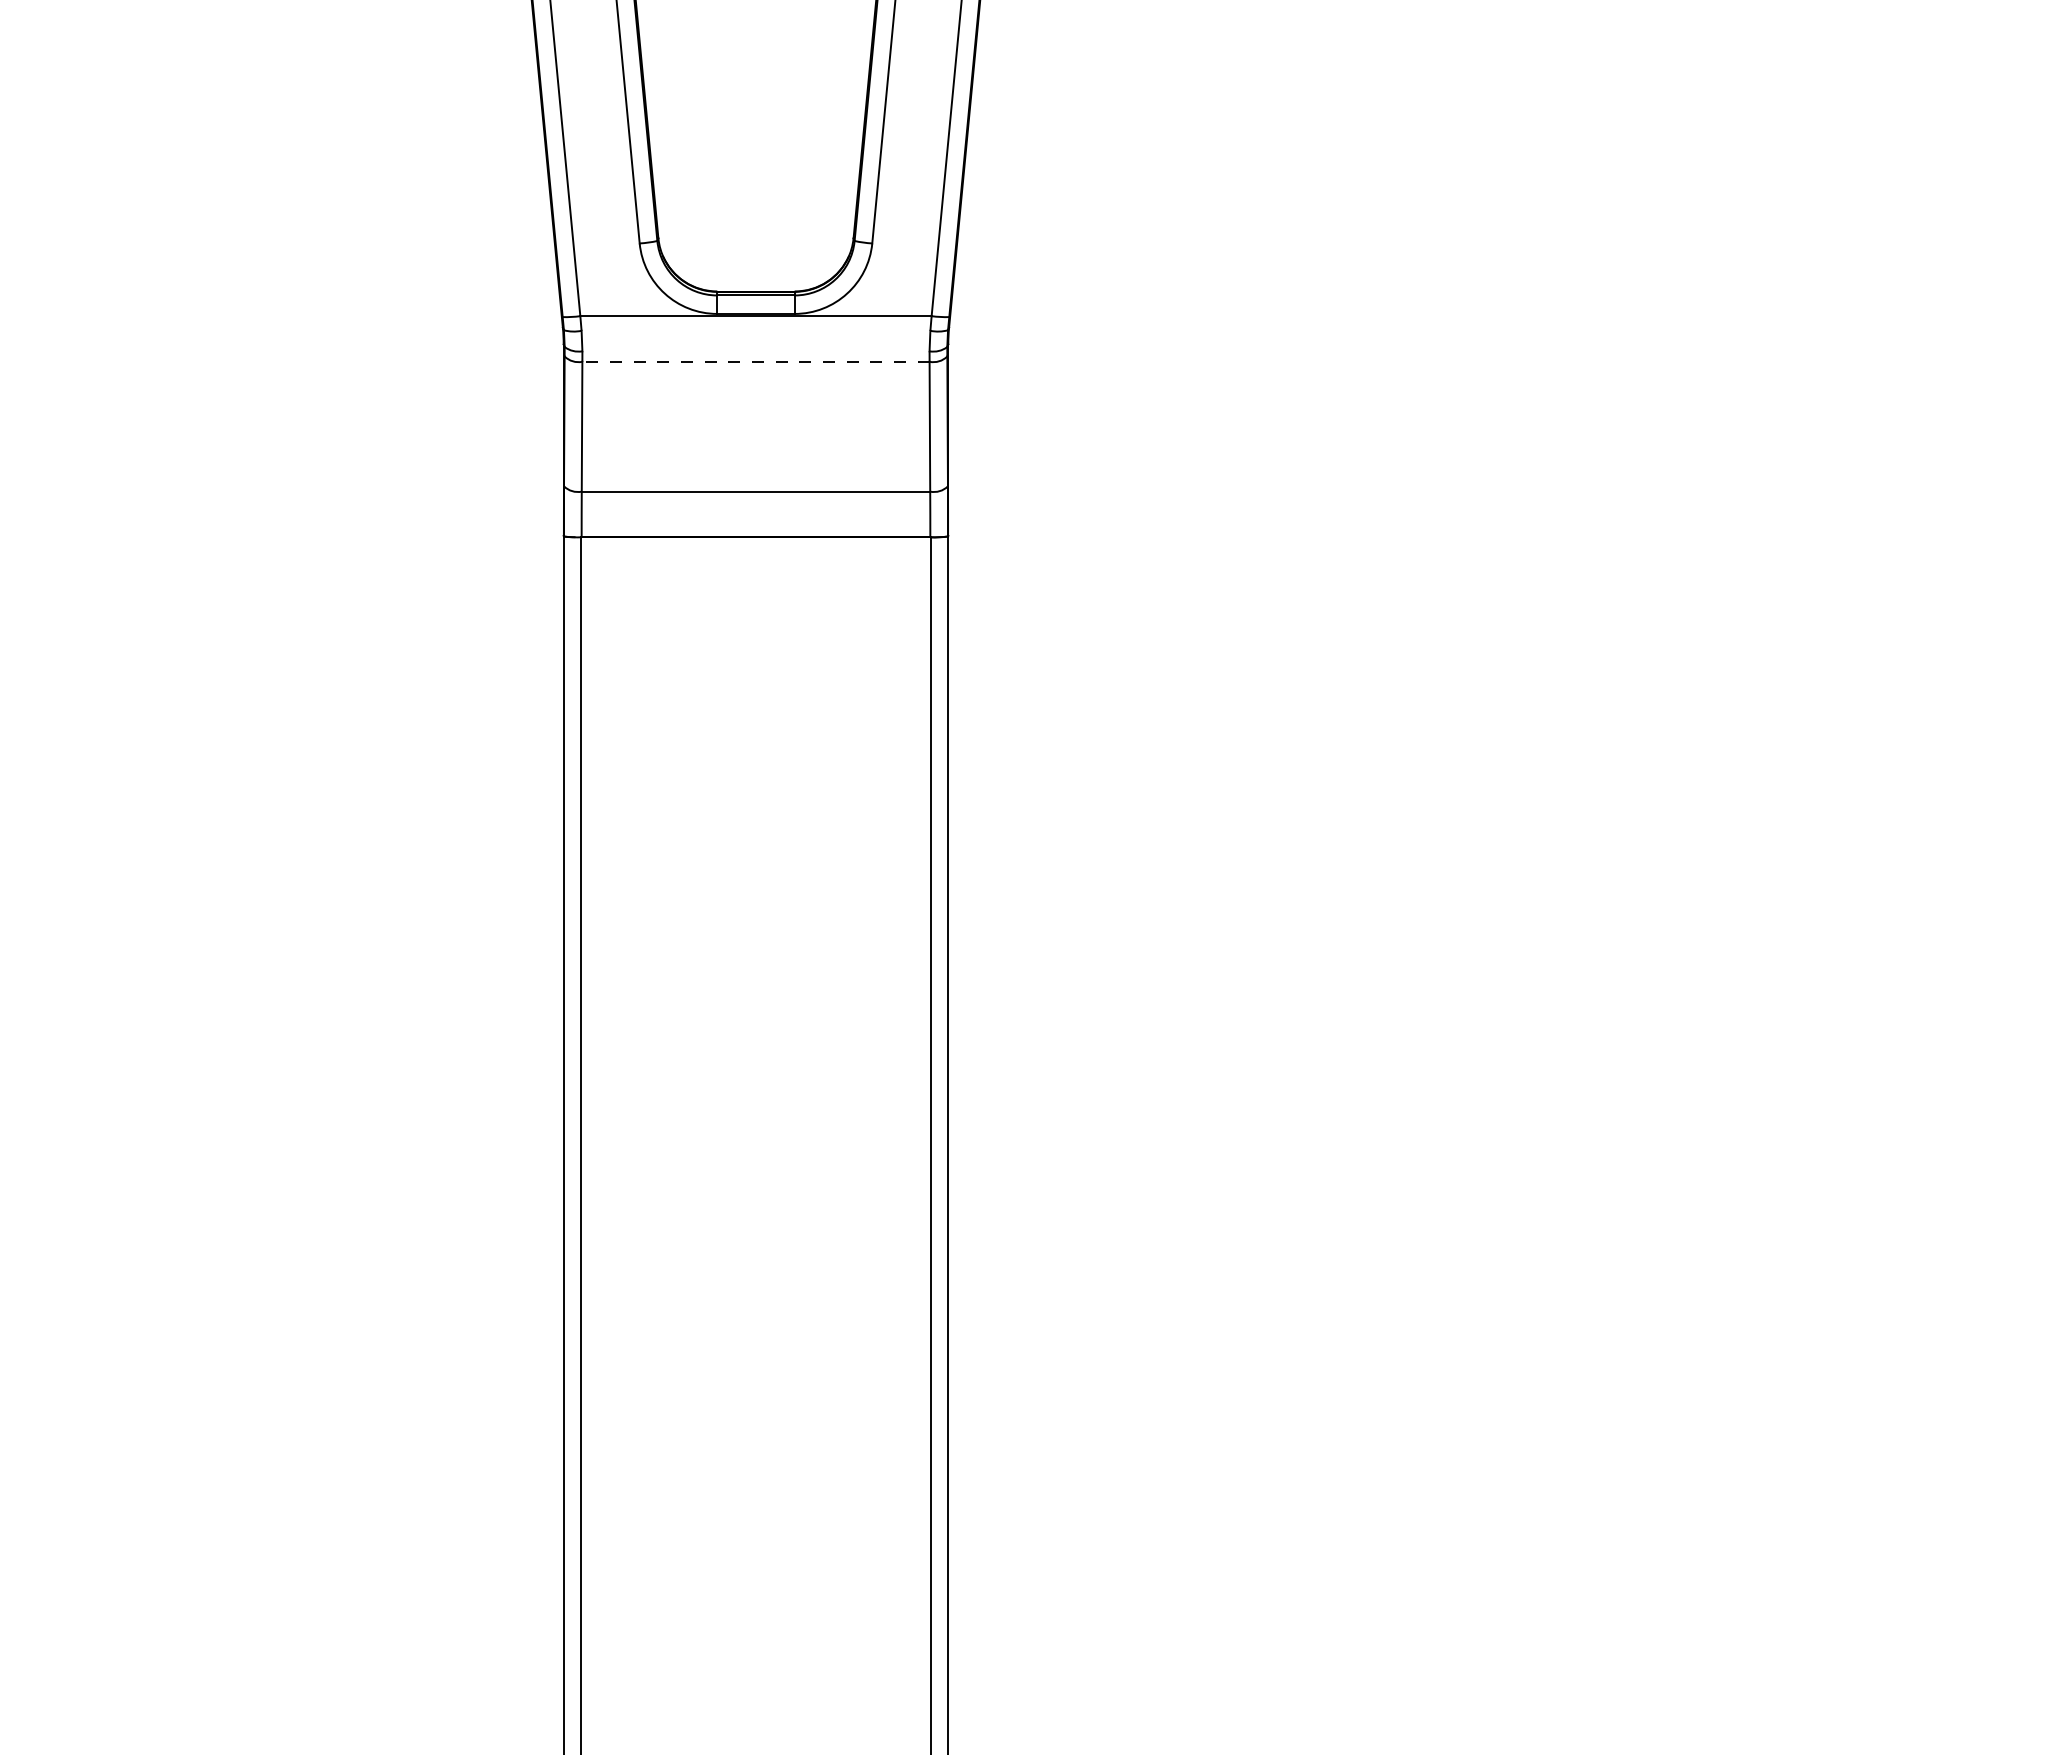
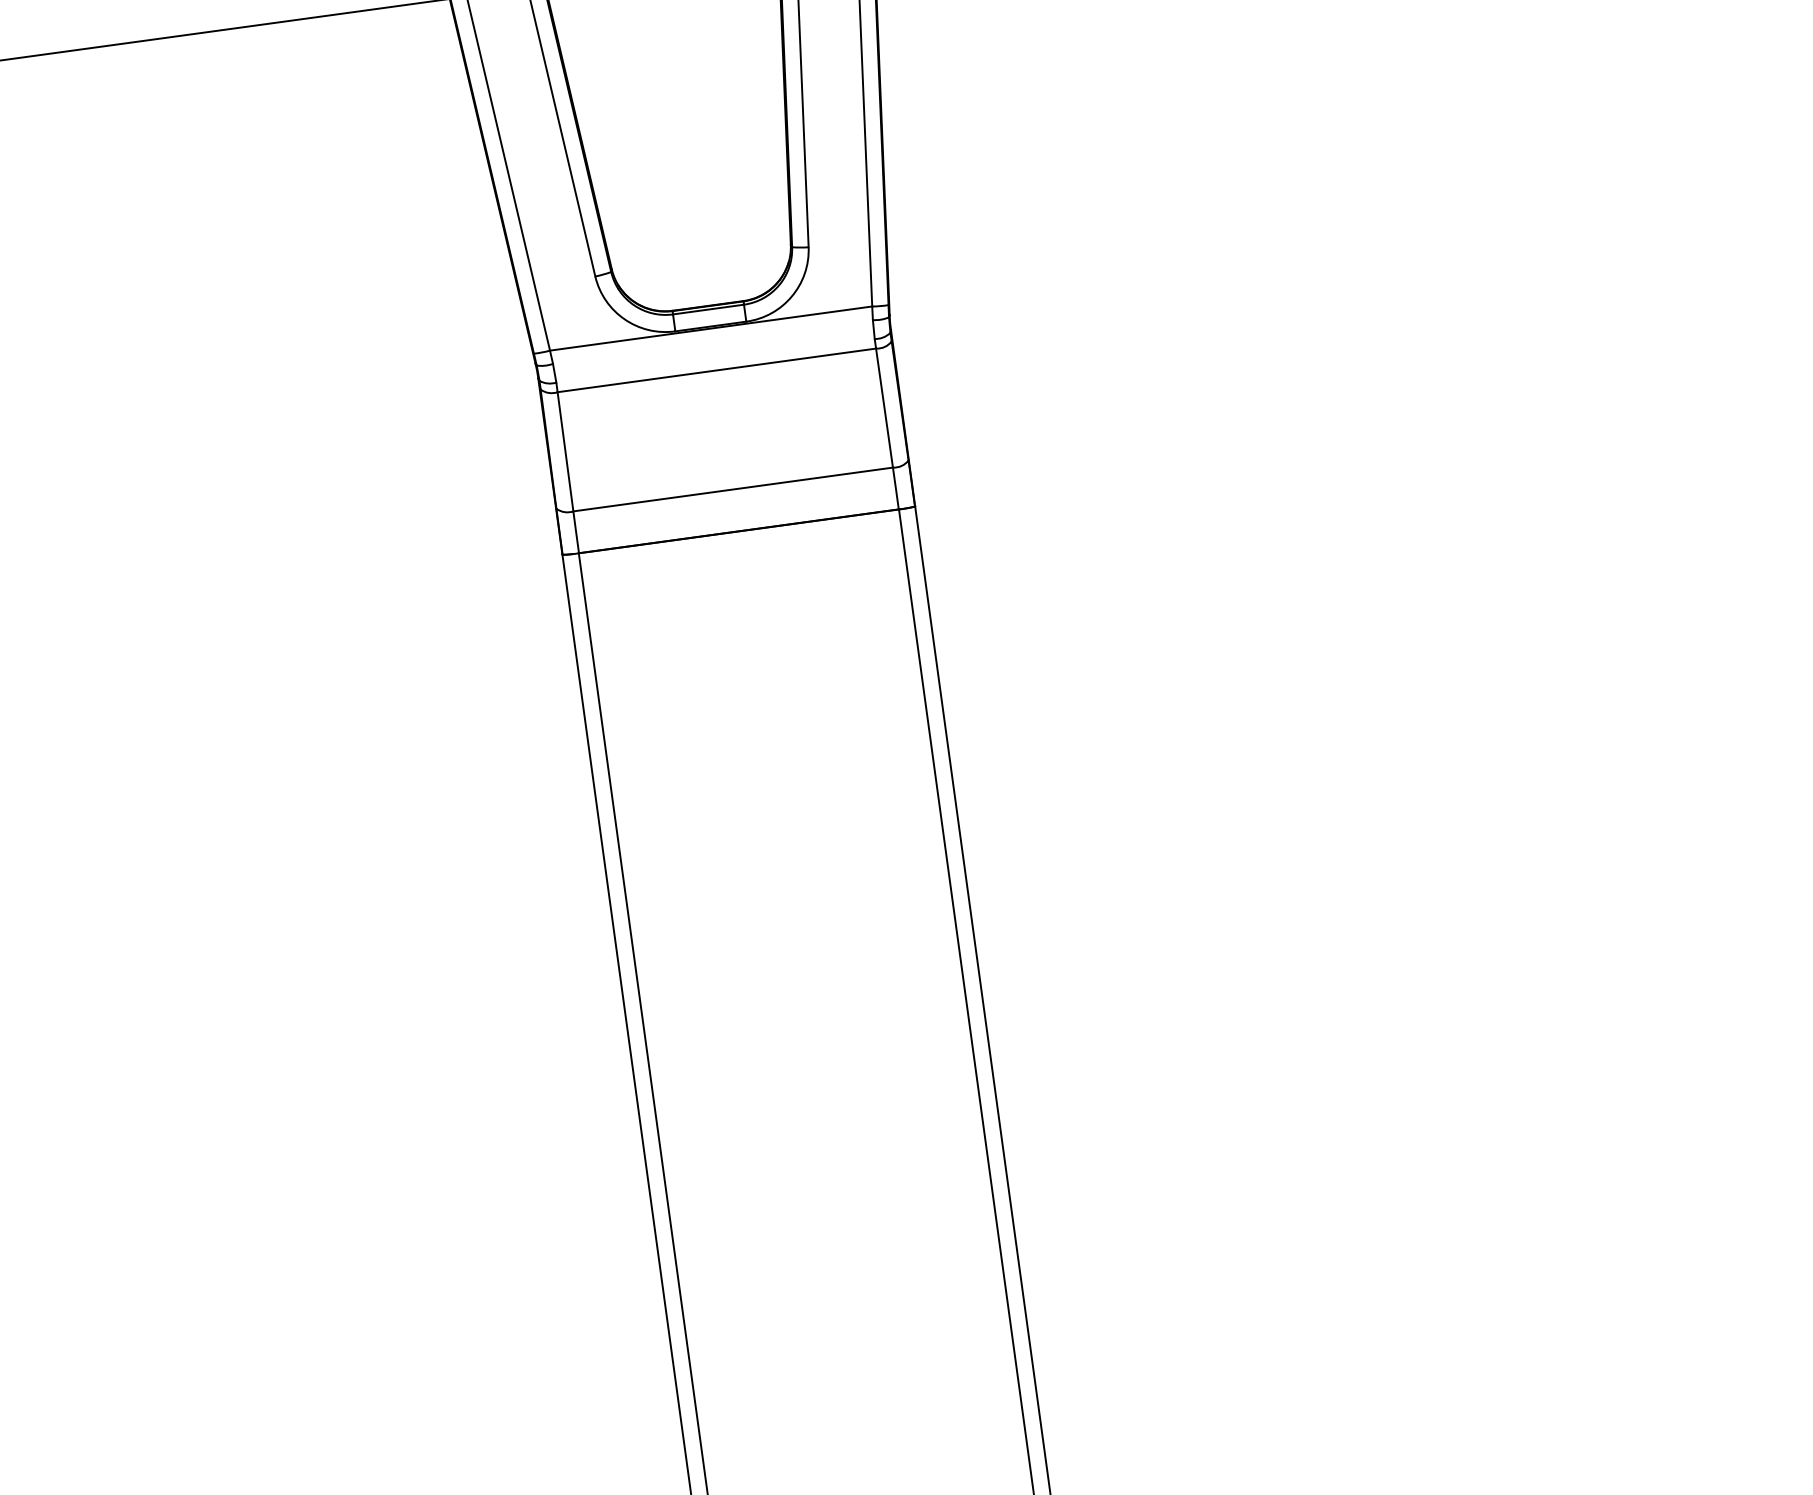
line: (755, 361) -> (716, 370), dashed -> solid

